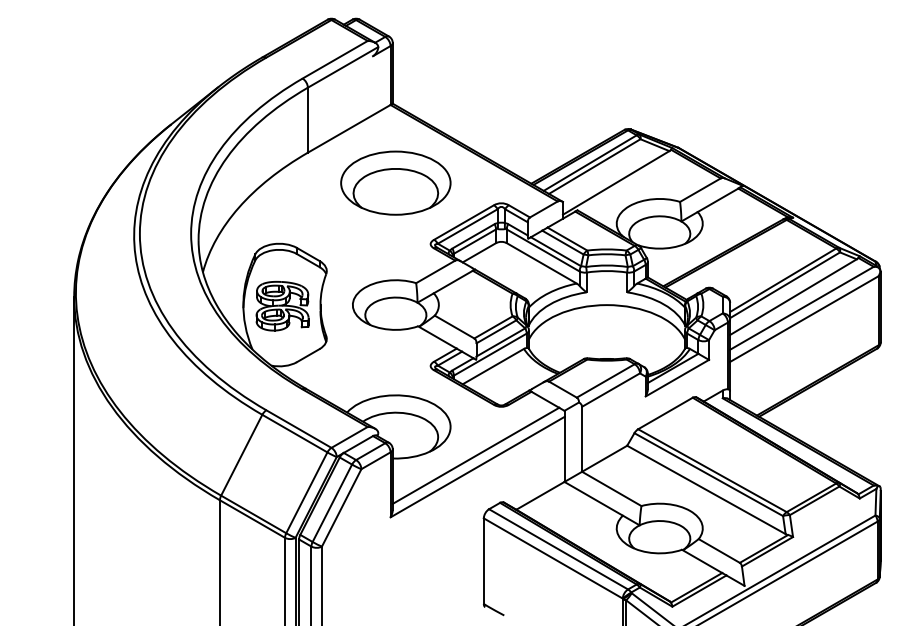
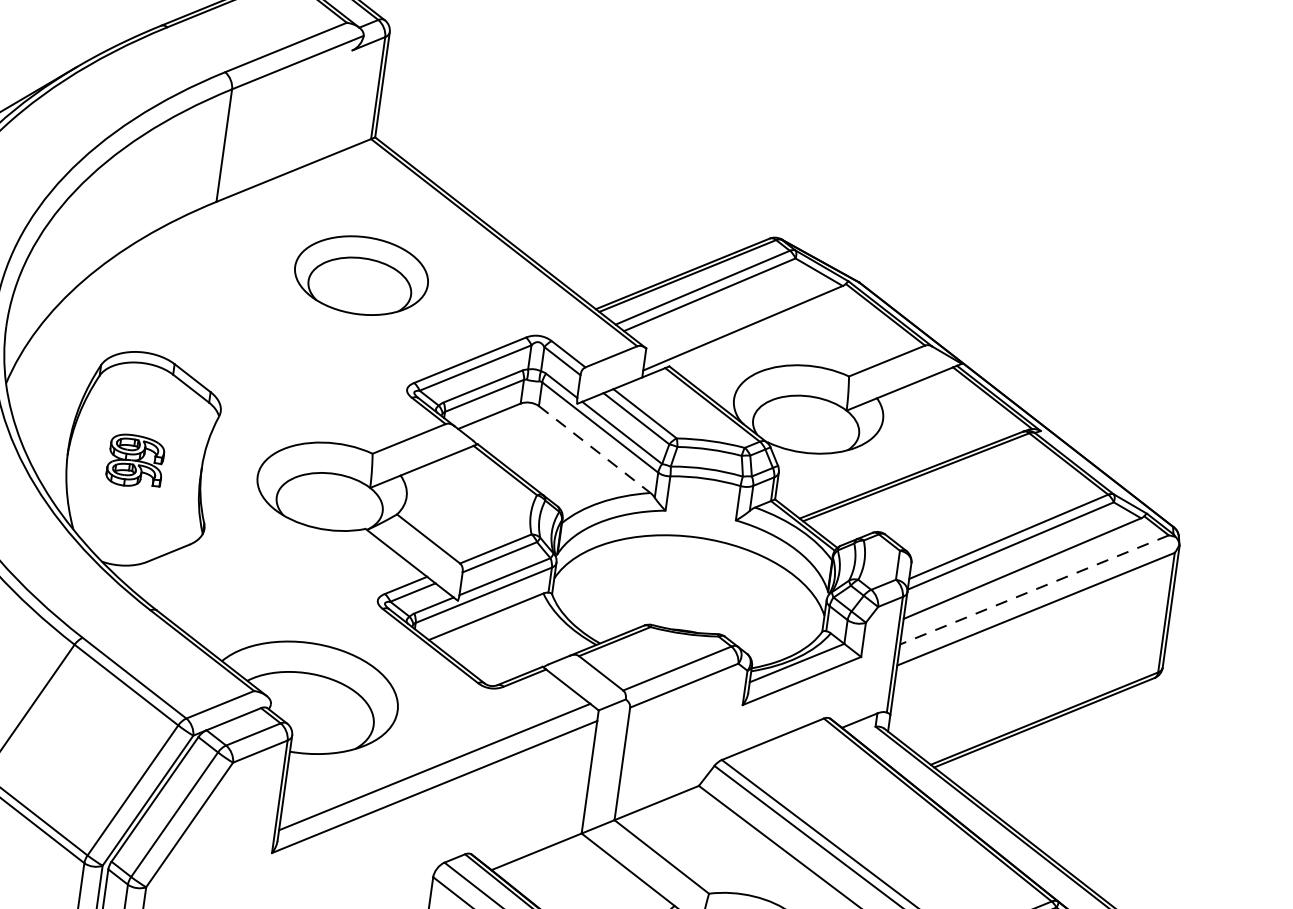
part: (395, 182) -> (360, 274), size x0.7
line: (542, 263) -> (596, 450), solid -> dashed
part: (282, 305) -> (135, 460), size x0.6
line: (801, 308) -> (1033, 590), solid -> dashed

